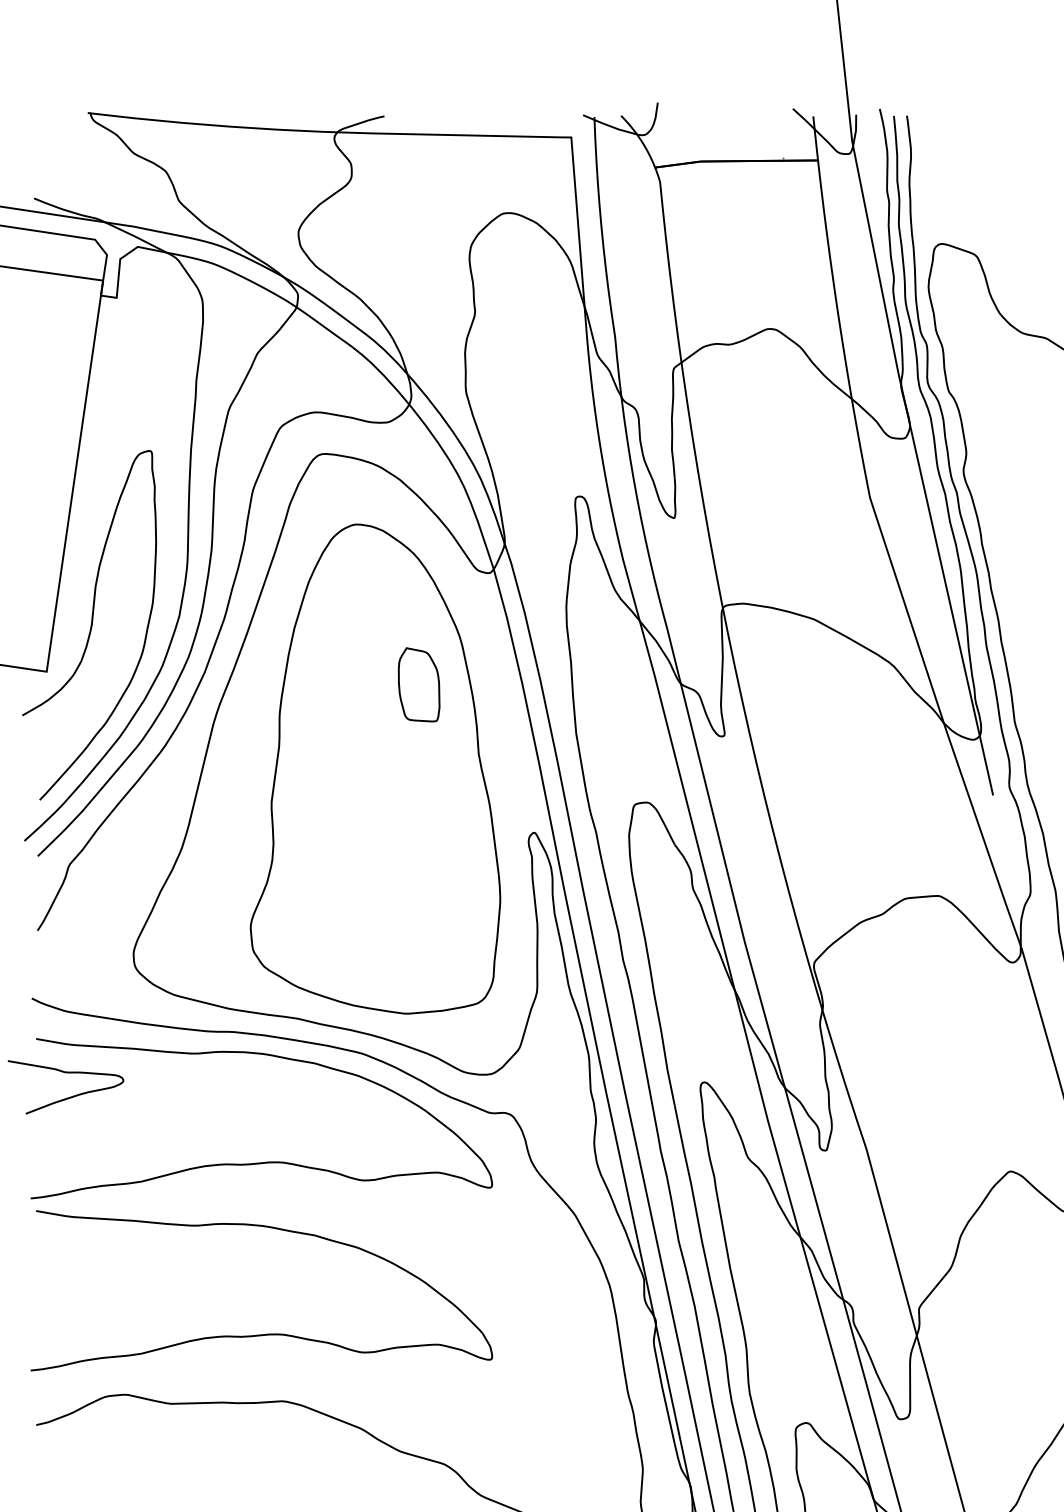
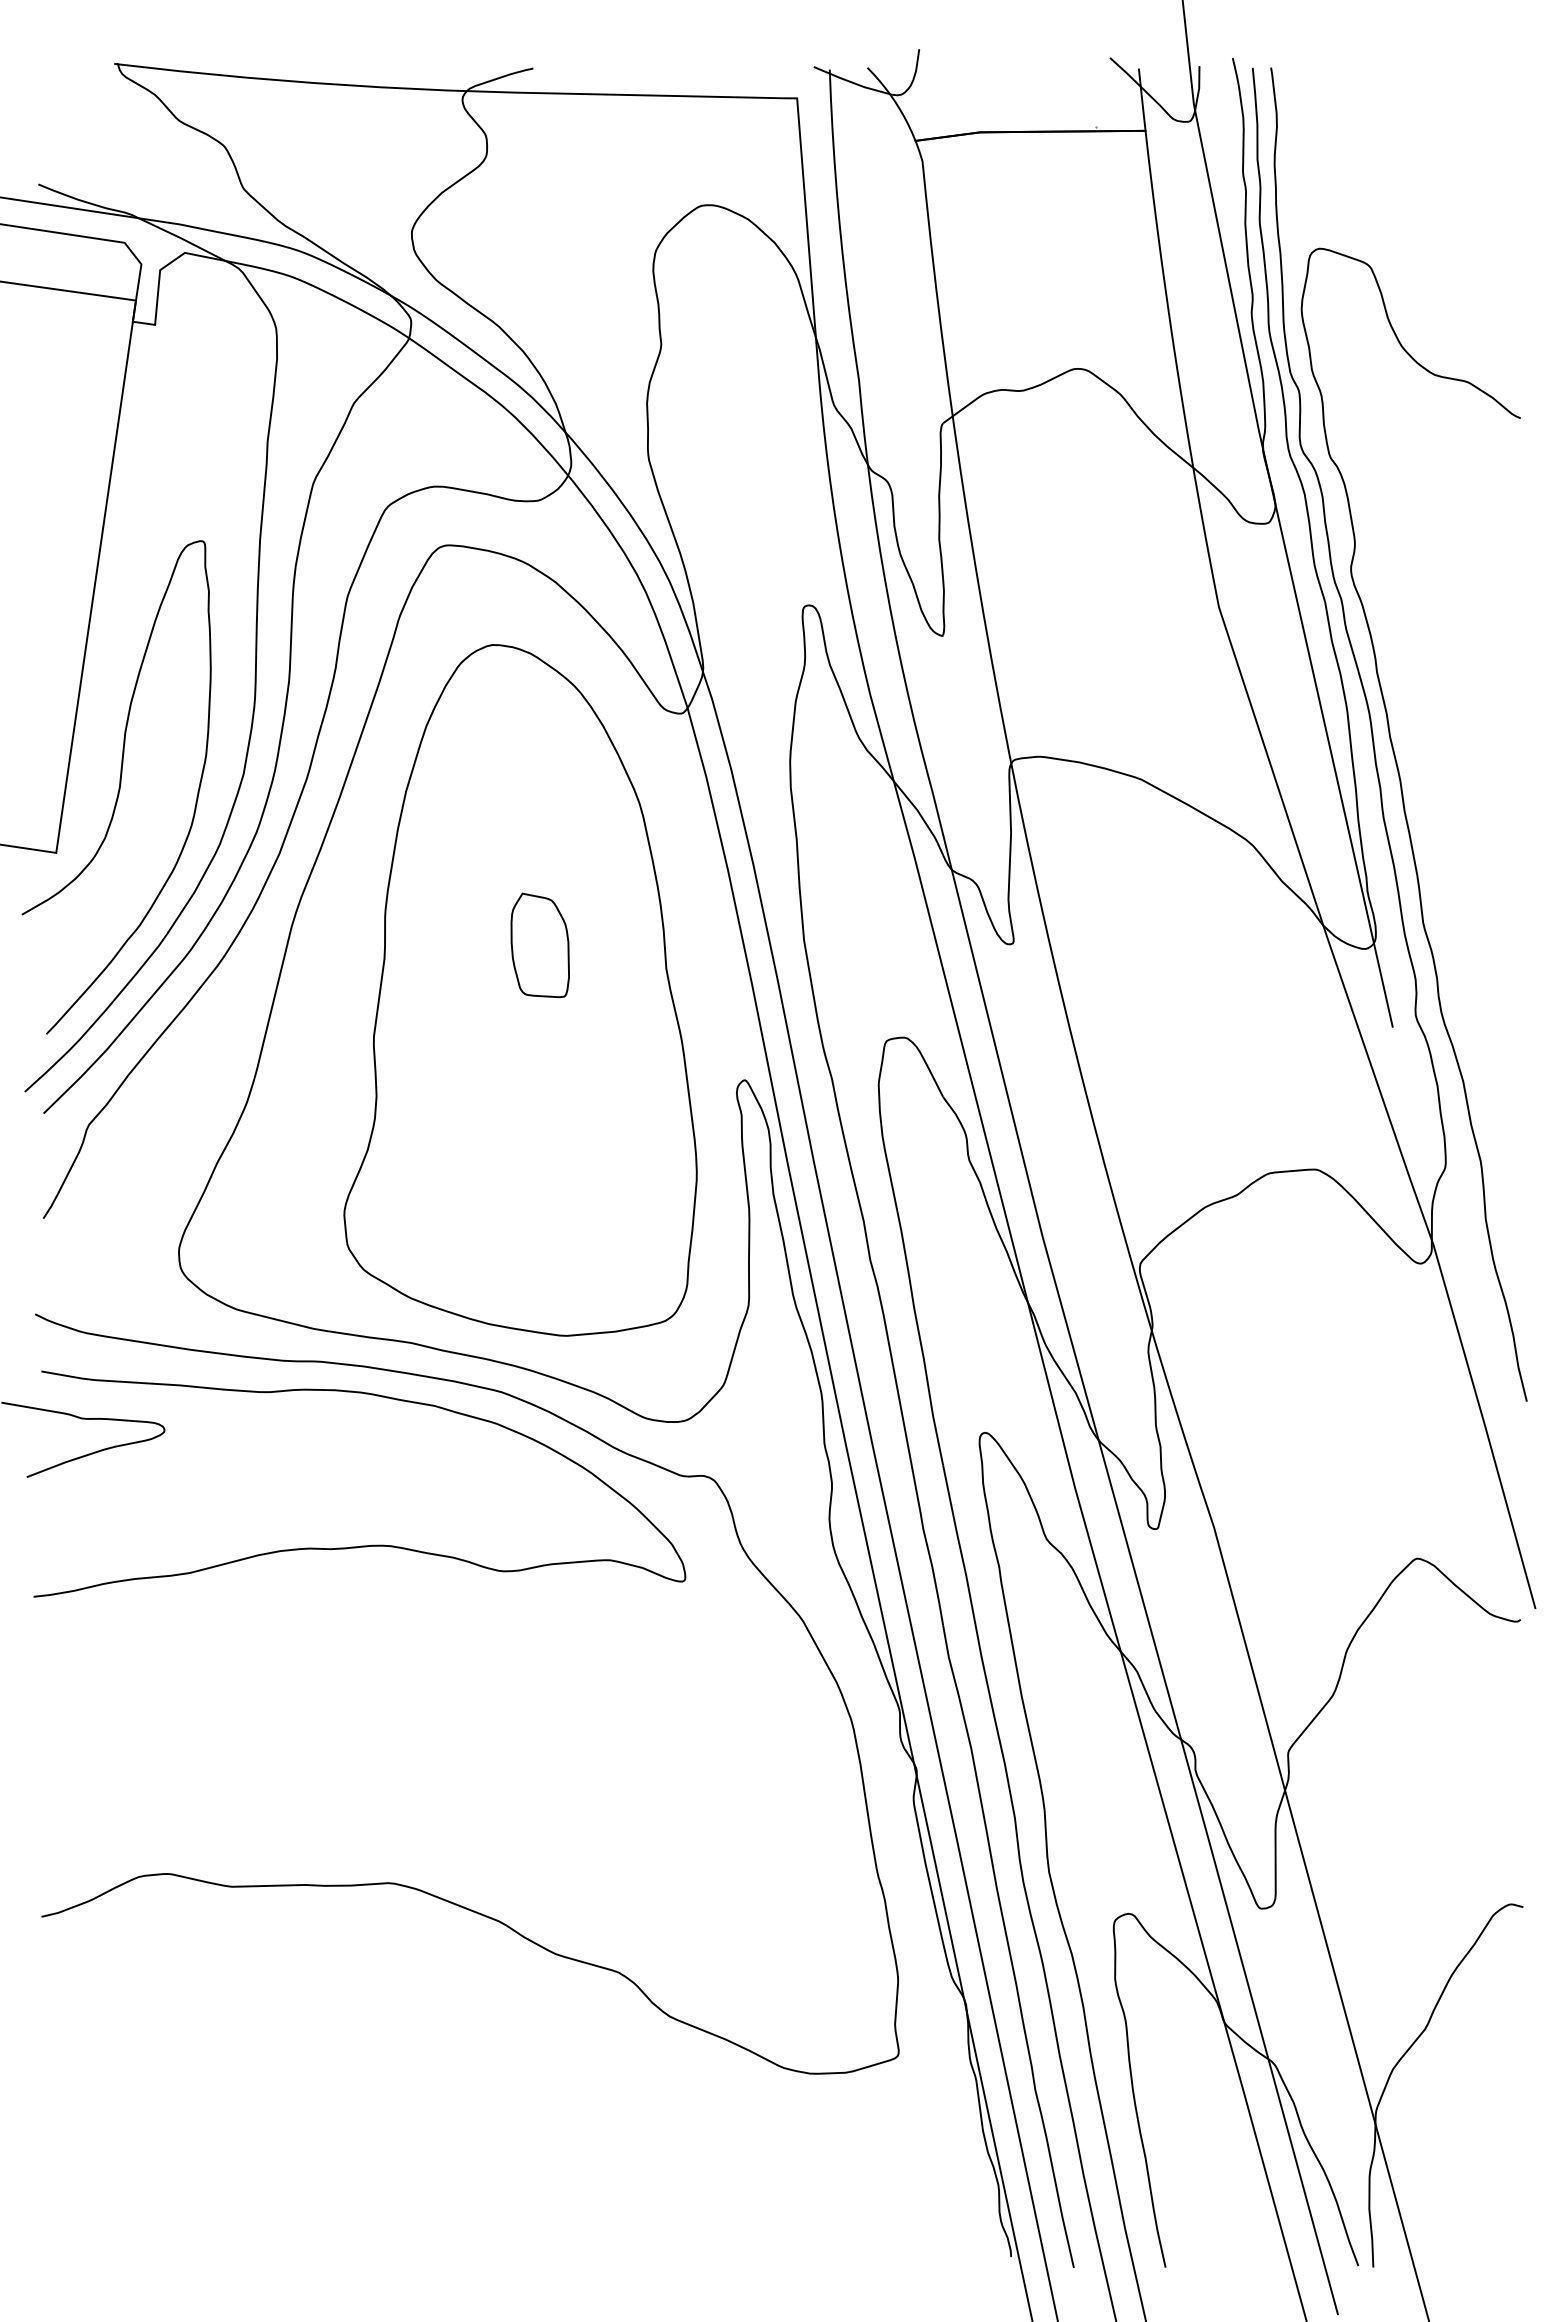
part: (418, 684) -> (539, 945), moved
curve: (262, 1334) -> (361, 1788), removed

